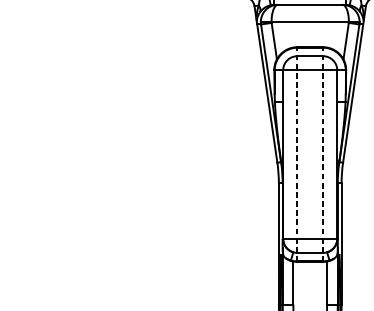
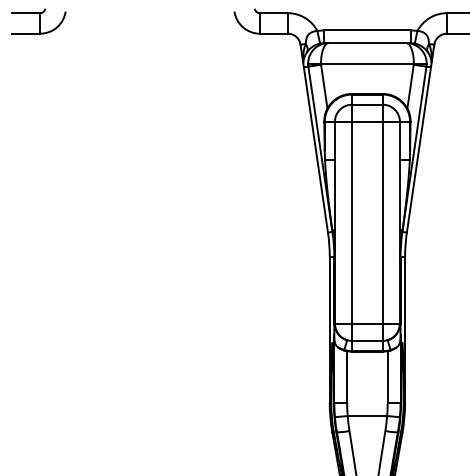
line: (297, 154) -> (352, 222), dashed -> solid
line: (322, 154) -> (382, 222), dashed -> solid

